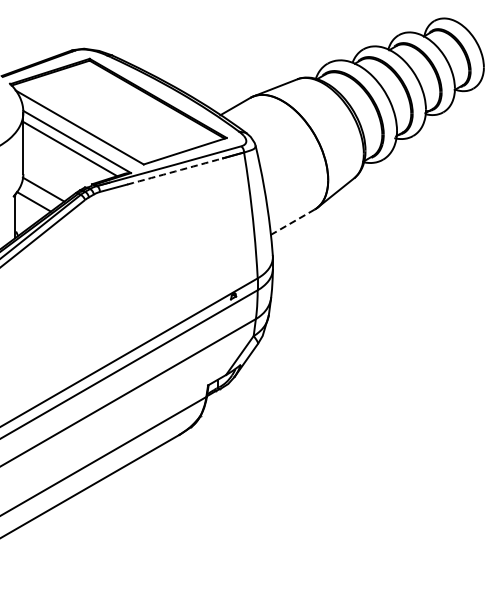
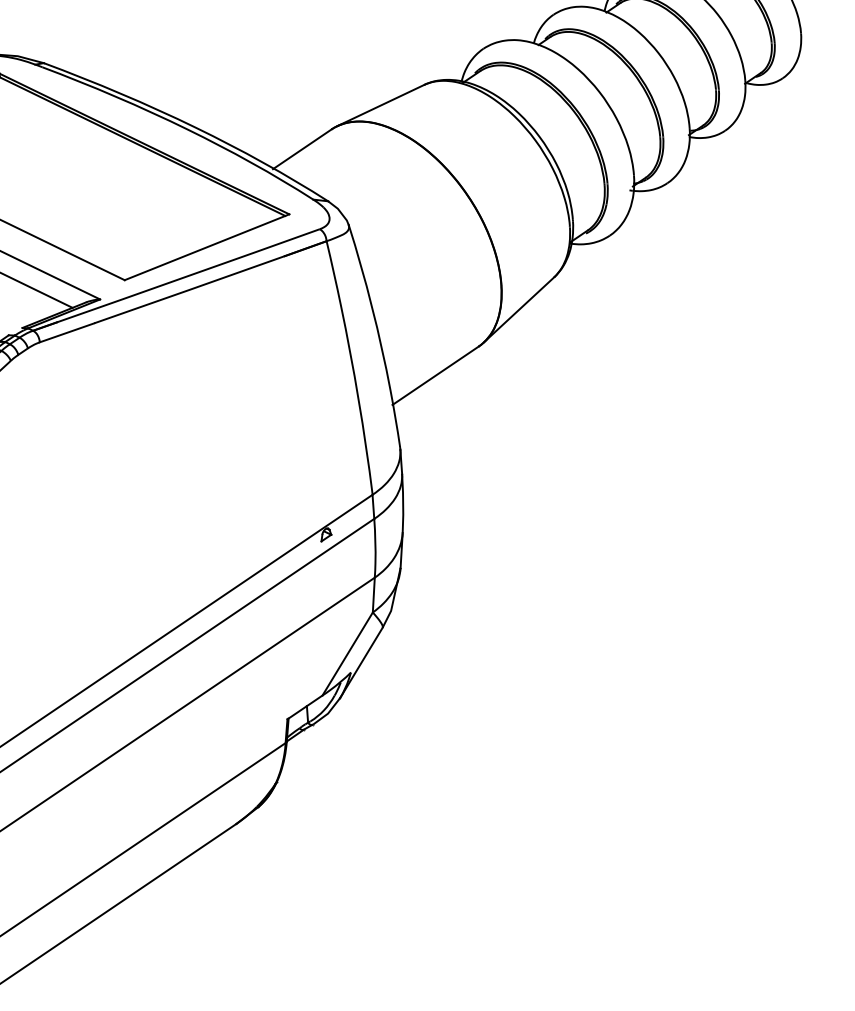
arc: (175, 171) -> (190, 289), dashed -> solid
line: (292, 222) -> (435, 376), dashed -> solid

